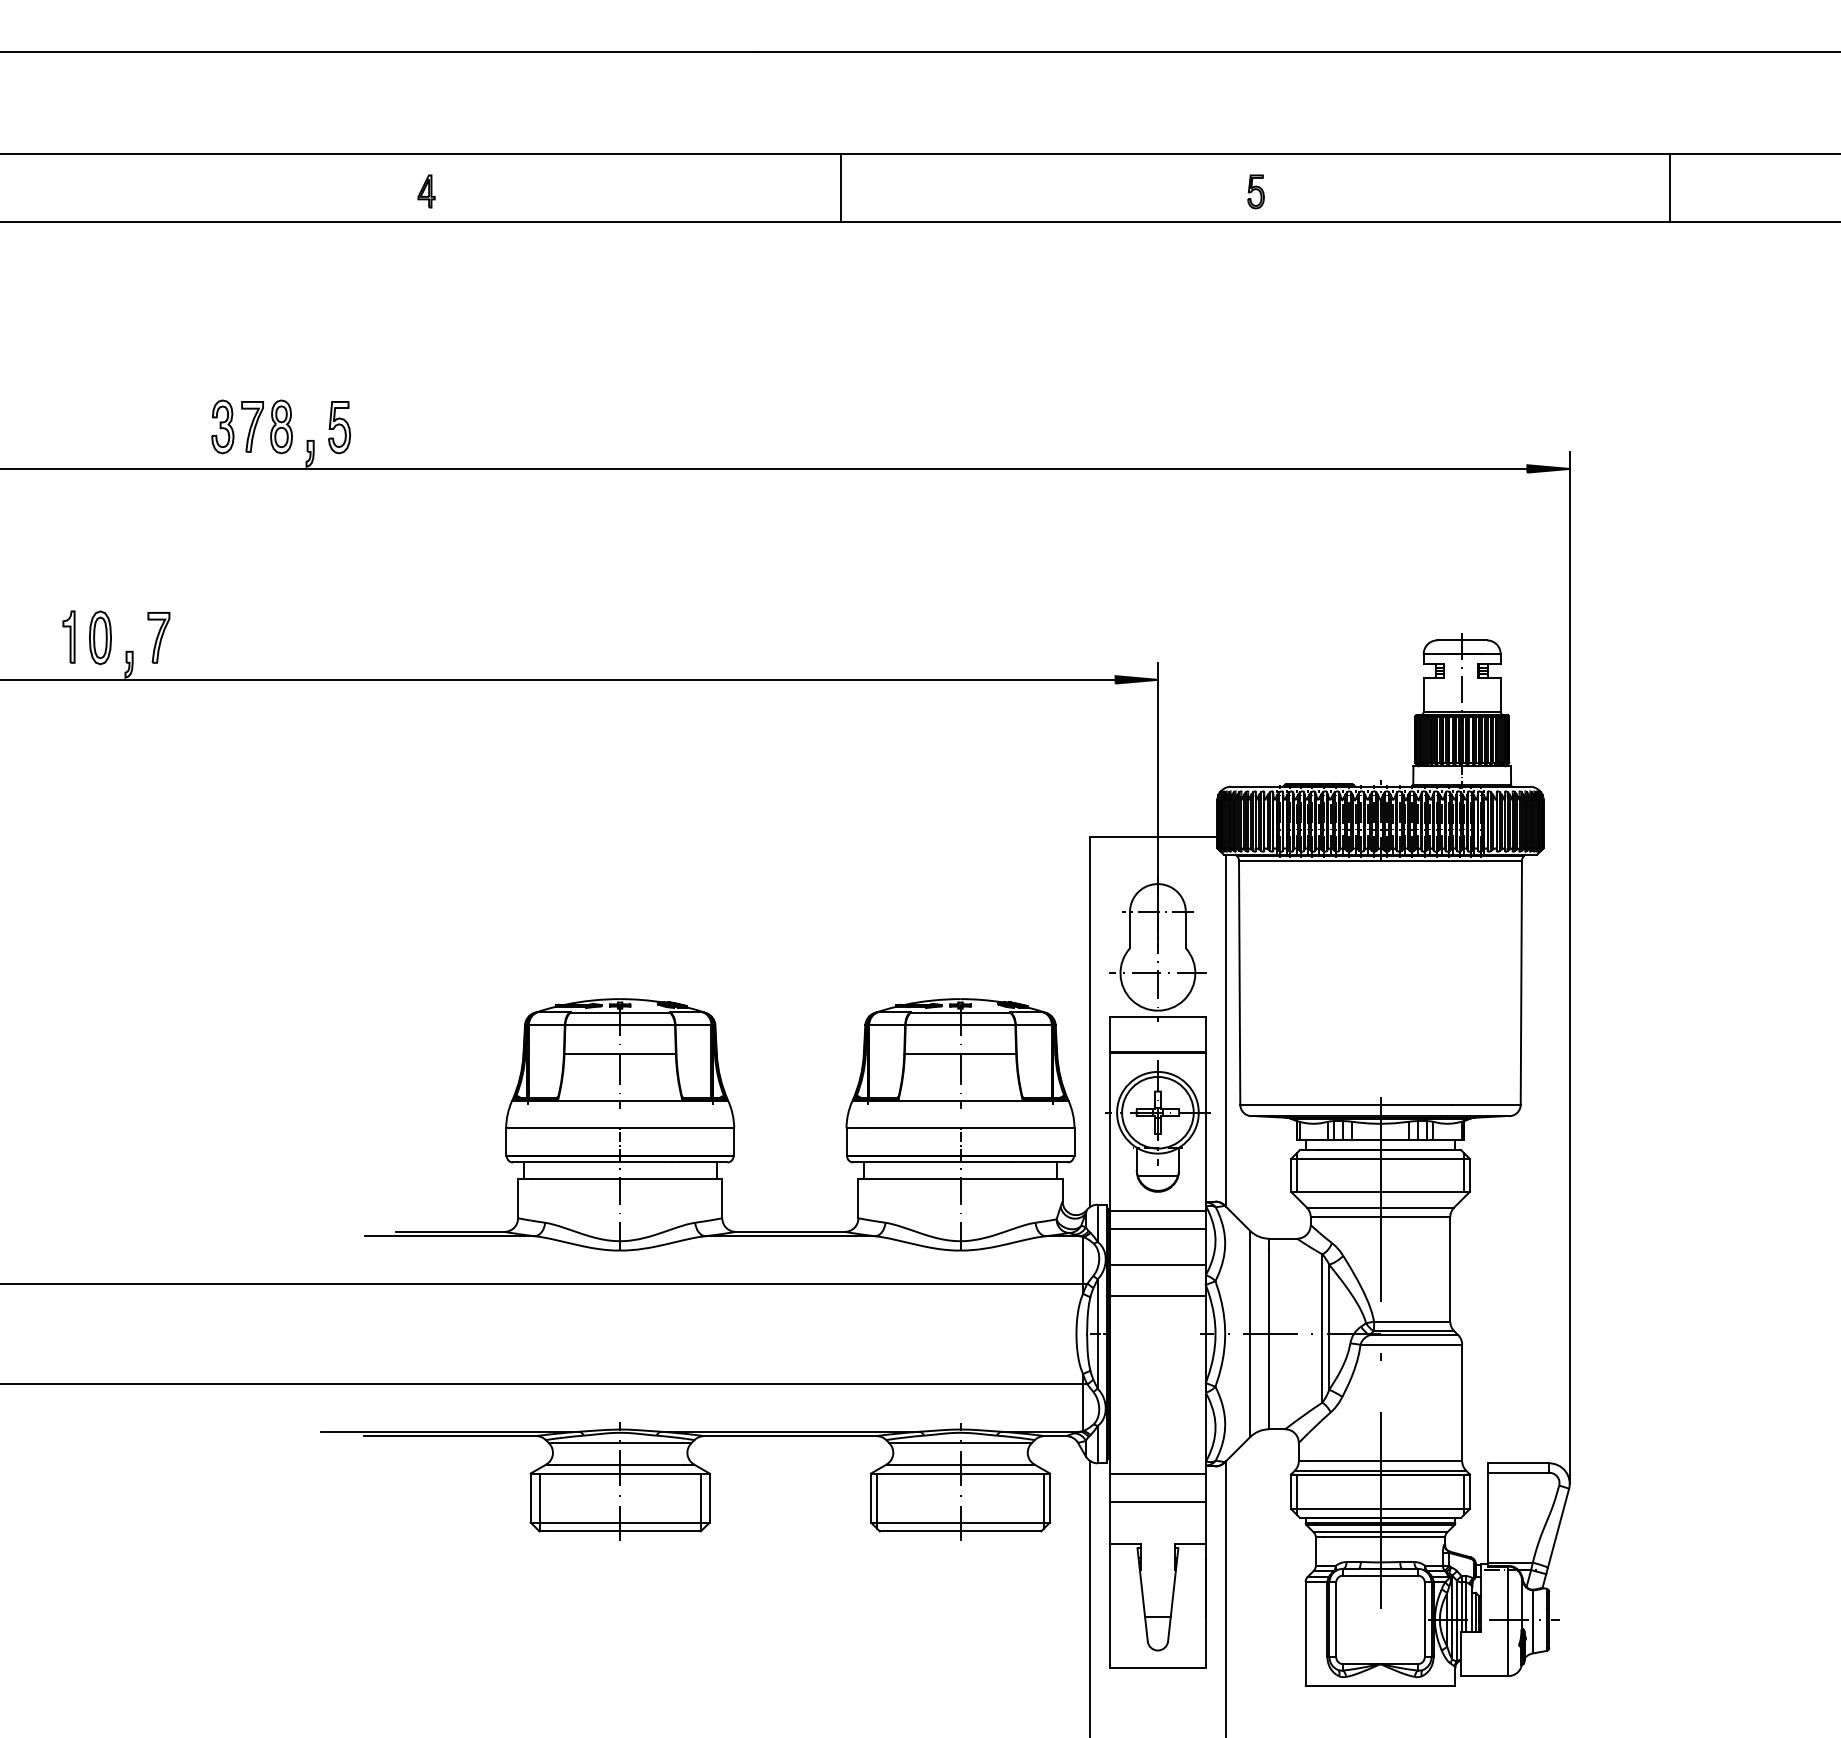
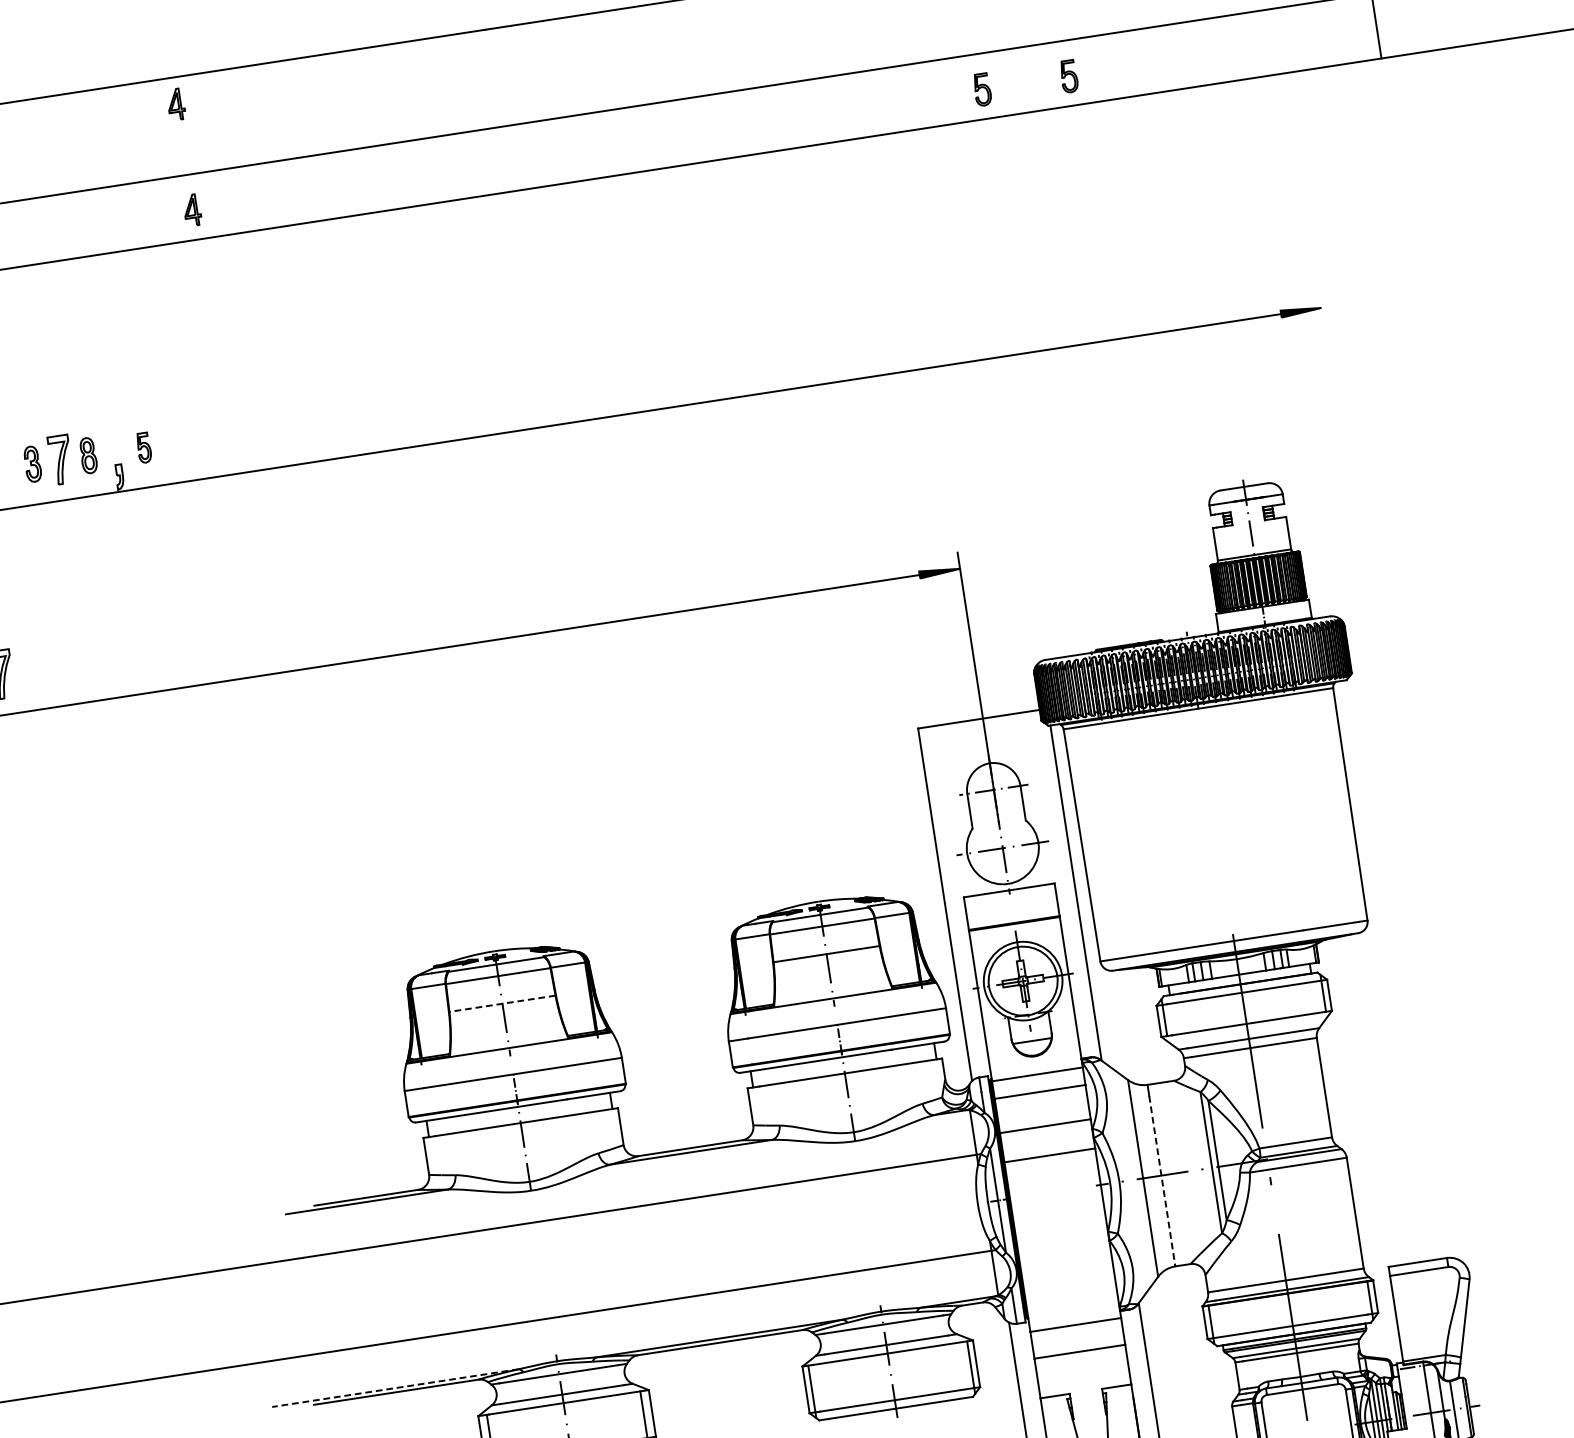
part: (426, 80) -> (176, 104), added
line: (840, 188) -> (586, 147), removed
part: (1346, 191) -> (1068, 76), added
part: (222, 426) -> (32, 463), size x0.7
part: (281, 426) -> (88, 455), size x0.7
part: (339, 427) -> (143, 447), size x0.6
line: (1569, 967) -> (1393, 782), removed
line: (620, 1054) -> (502, 1003), solid -> dashed
line: (1269, 1340) -> (1162, 1181), solid -> dashed
line: (449, 1431) -> (394, 1387), solid -> dashed

